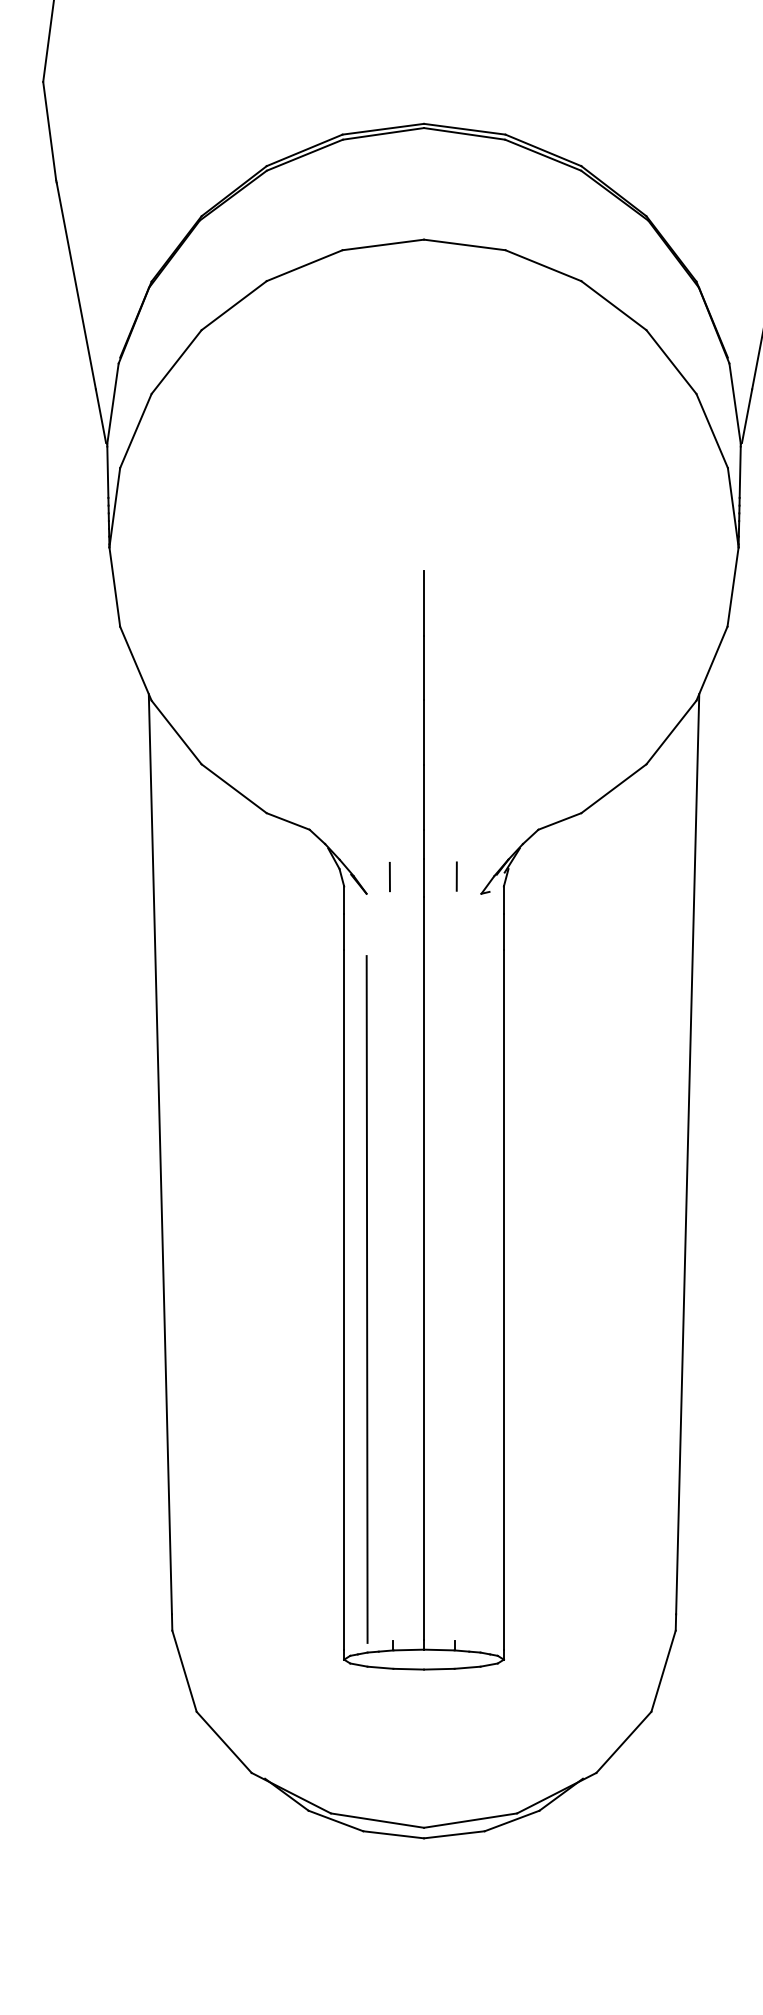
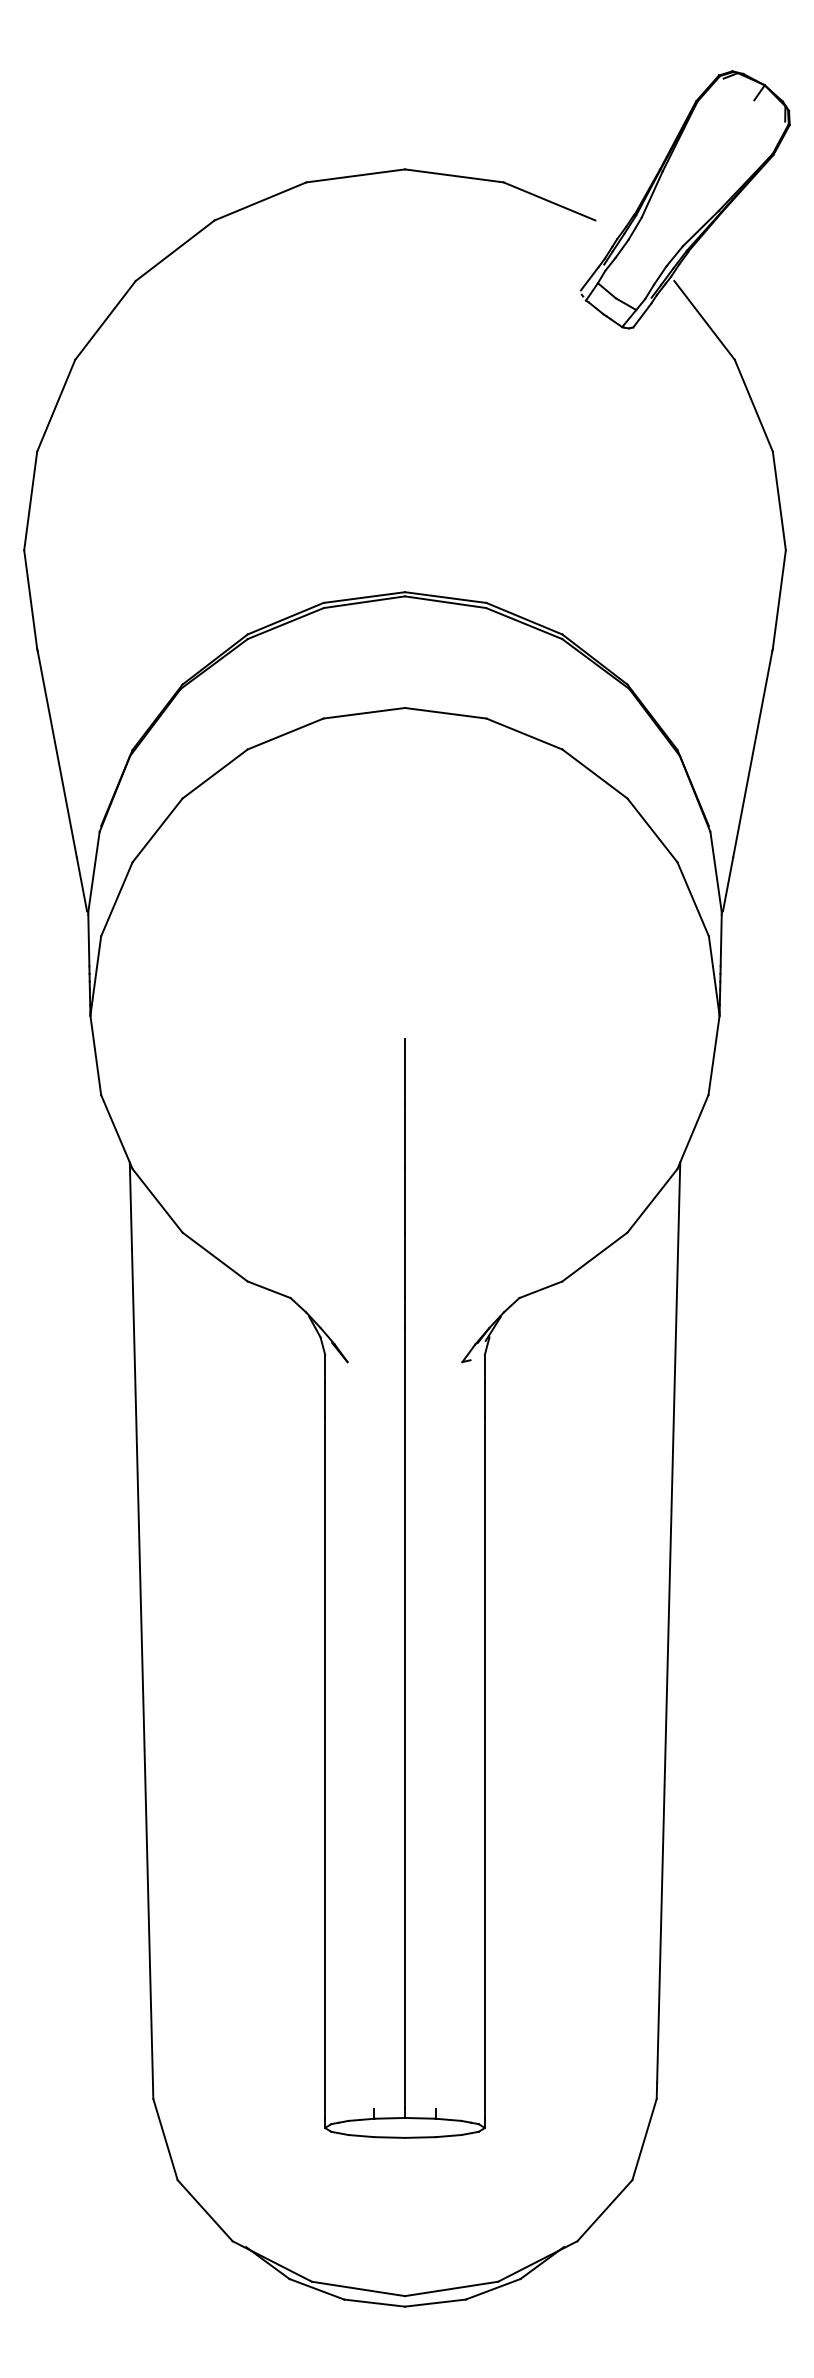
line: (456, 876) -> (437, 1344), removed
line: (389, 877) -> (370, 1345), removed
line: (366, 1299) -> (347, 1767), removed

